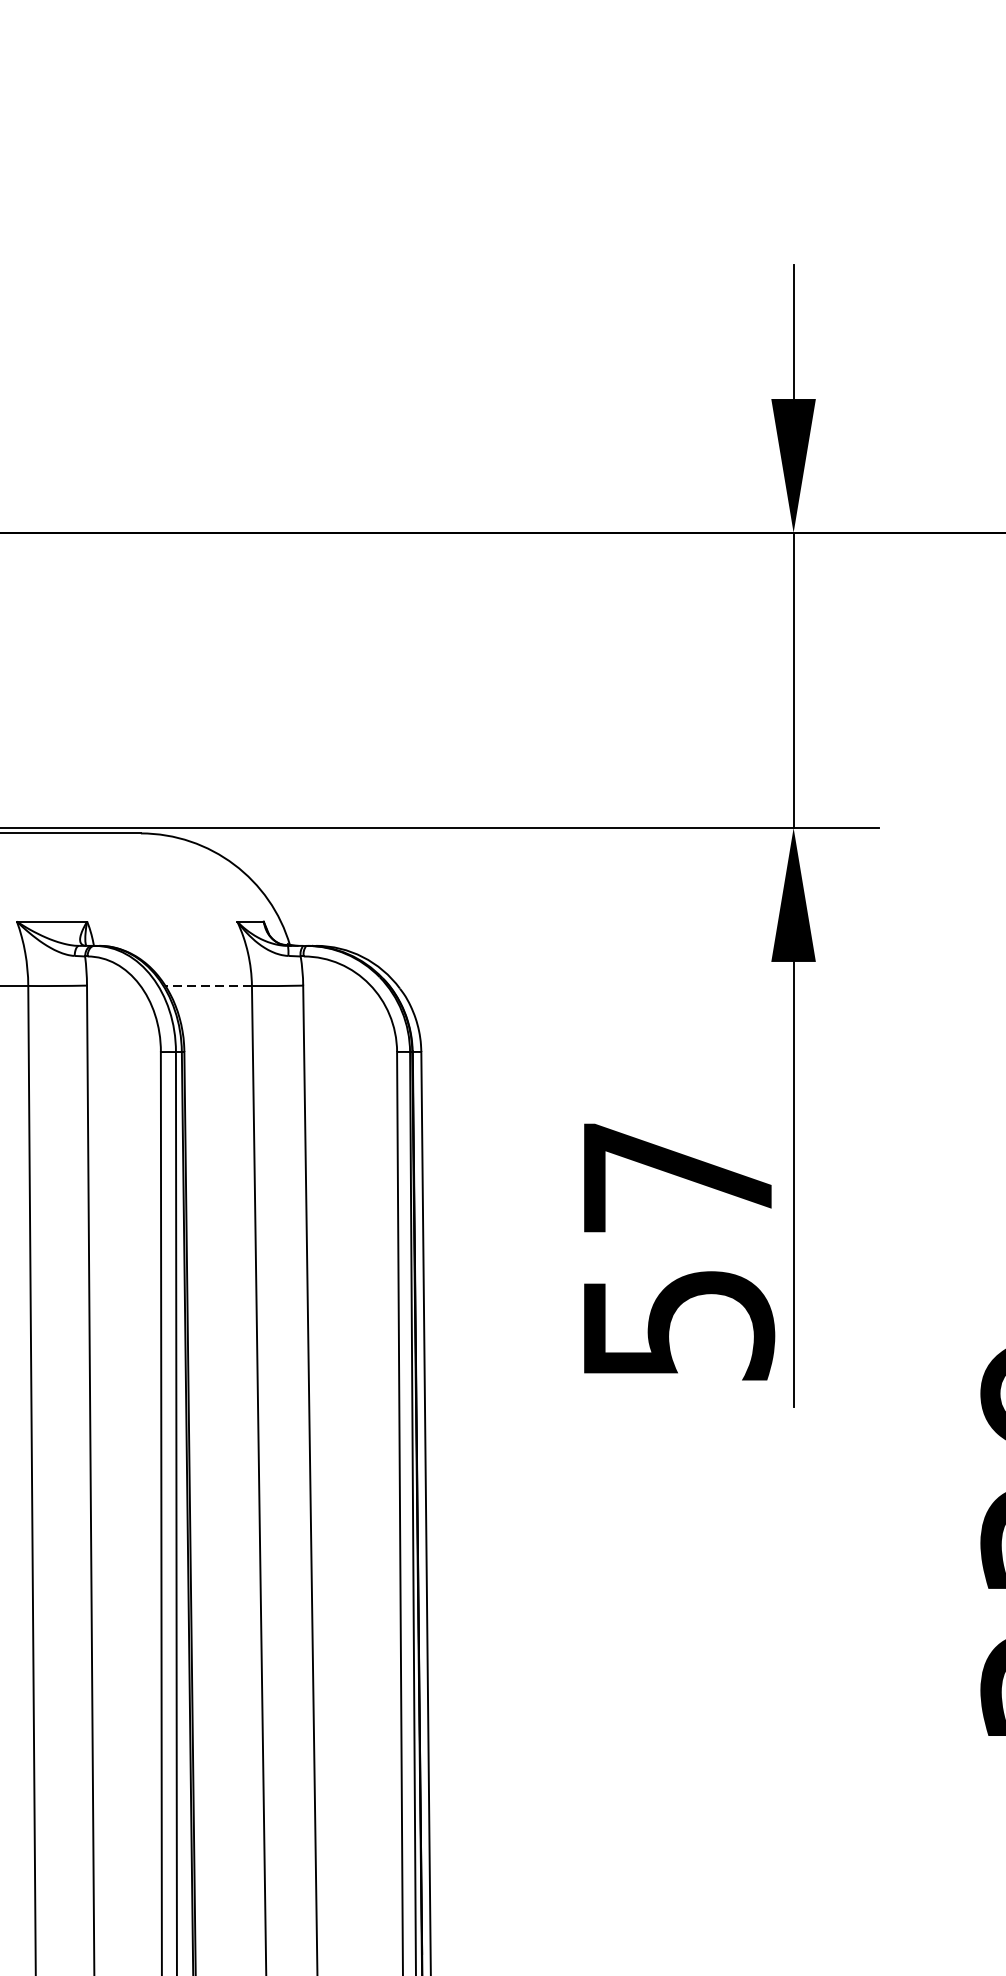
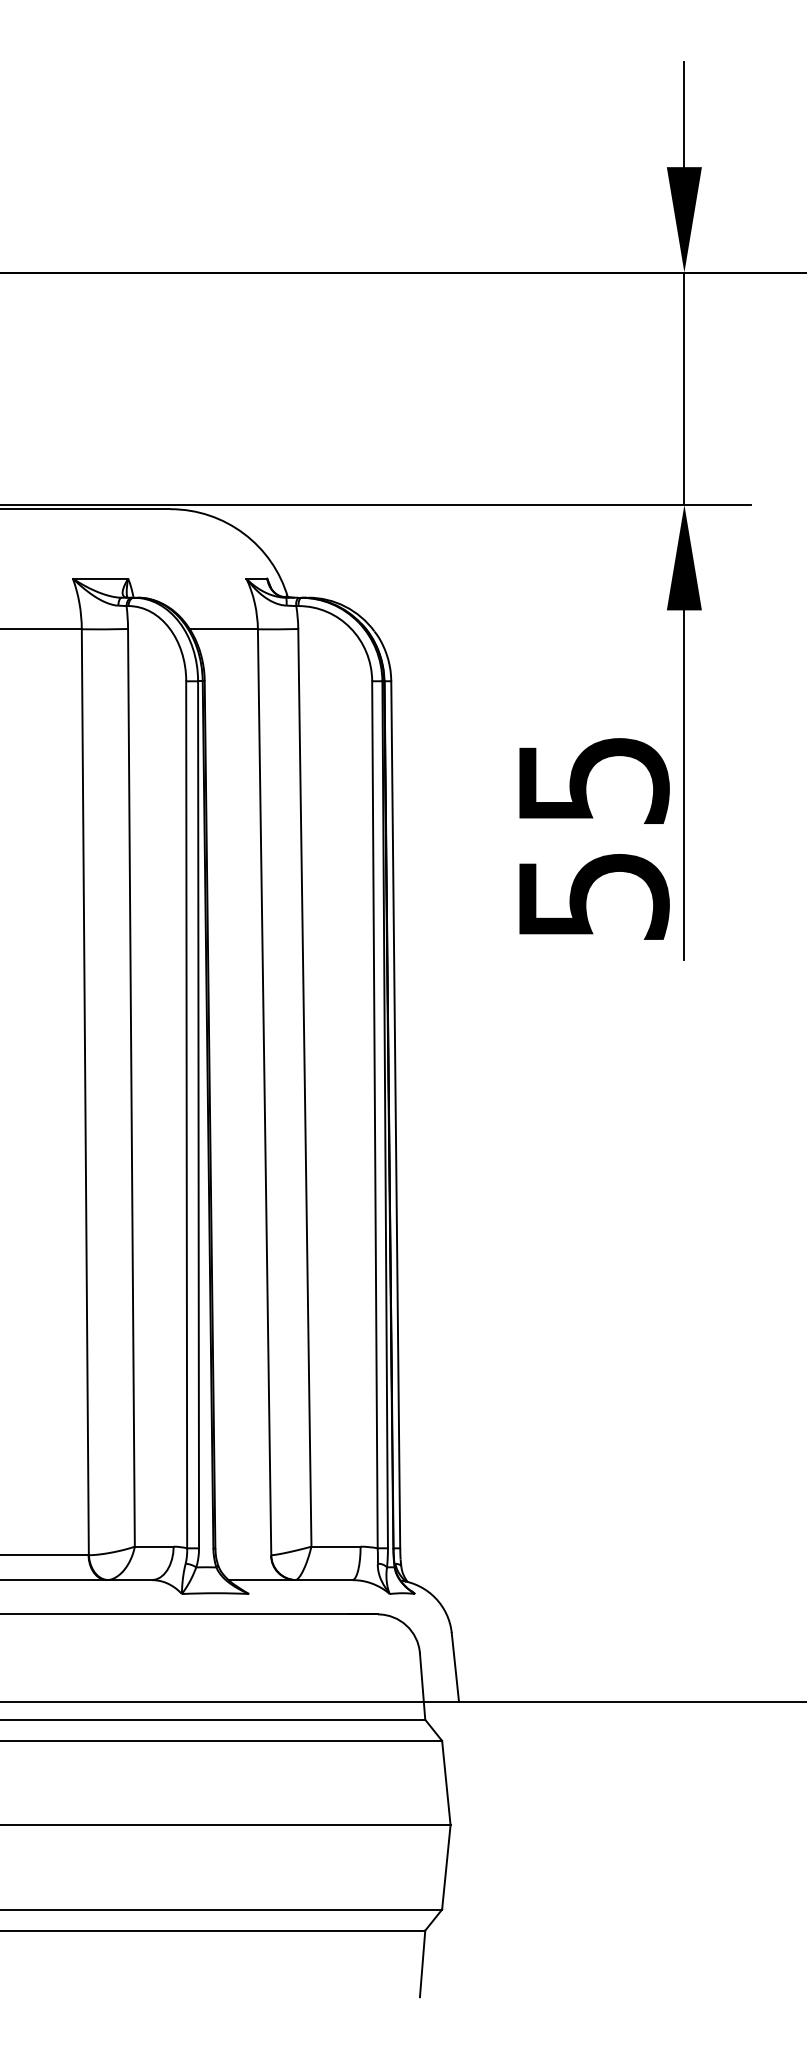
line: (209, 986) -> (224, 629), dashed -> solid
text: (679, 1178) -> (594, 780), 57 -> 55

